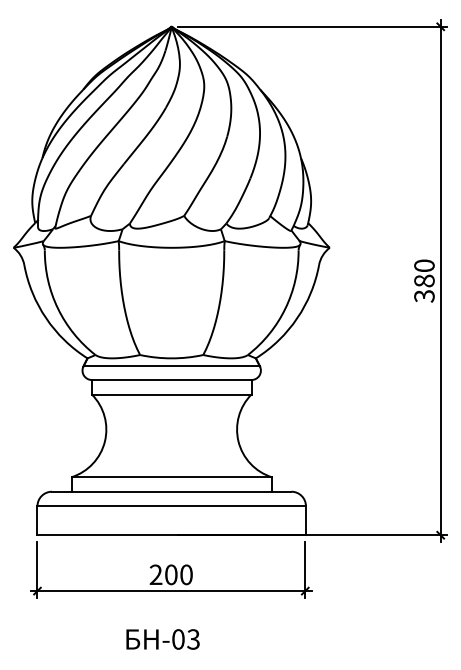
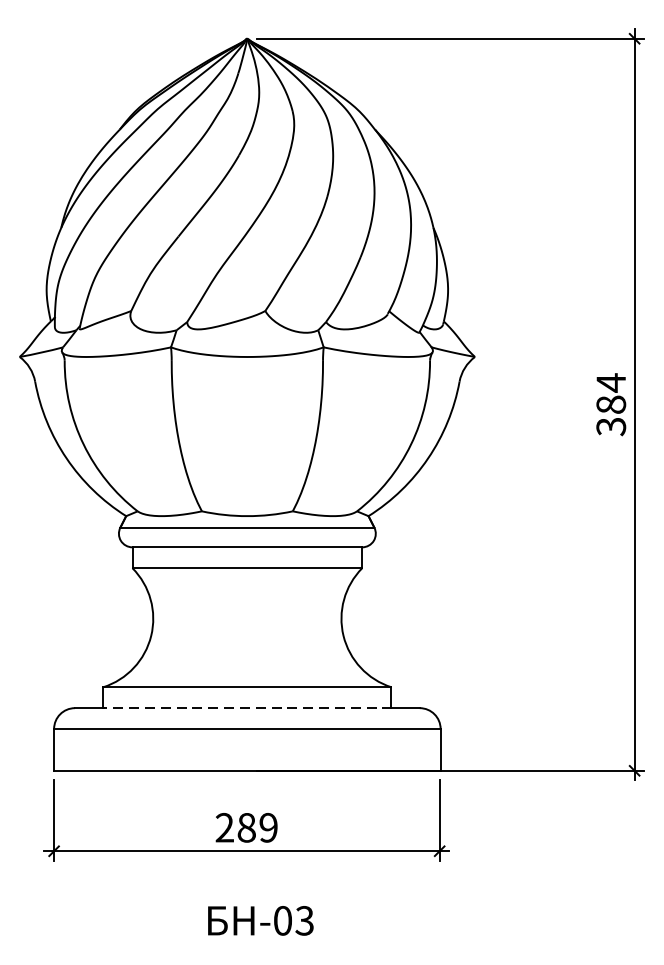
text: (424, 265) -> (611, 382), 380 -> 384
line: (171, 491) -> (247, 707), solid -> dashed
text: (178, 574) -> (257, 827), 200 -> 289
text: (162, 639) -> (260, 920), moved

